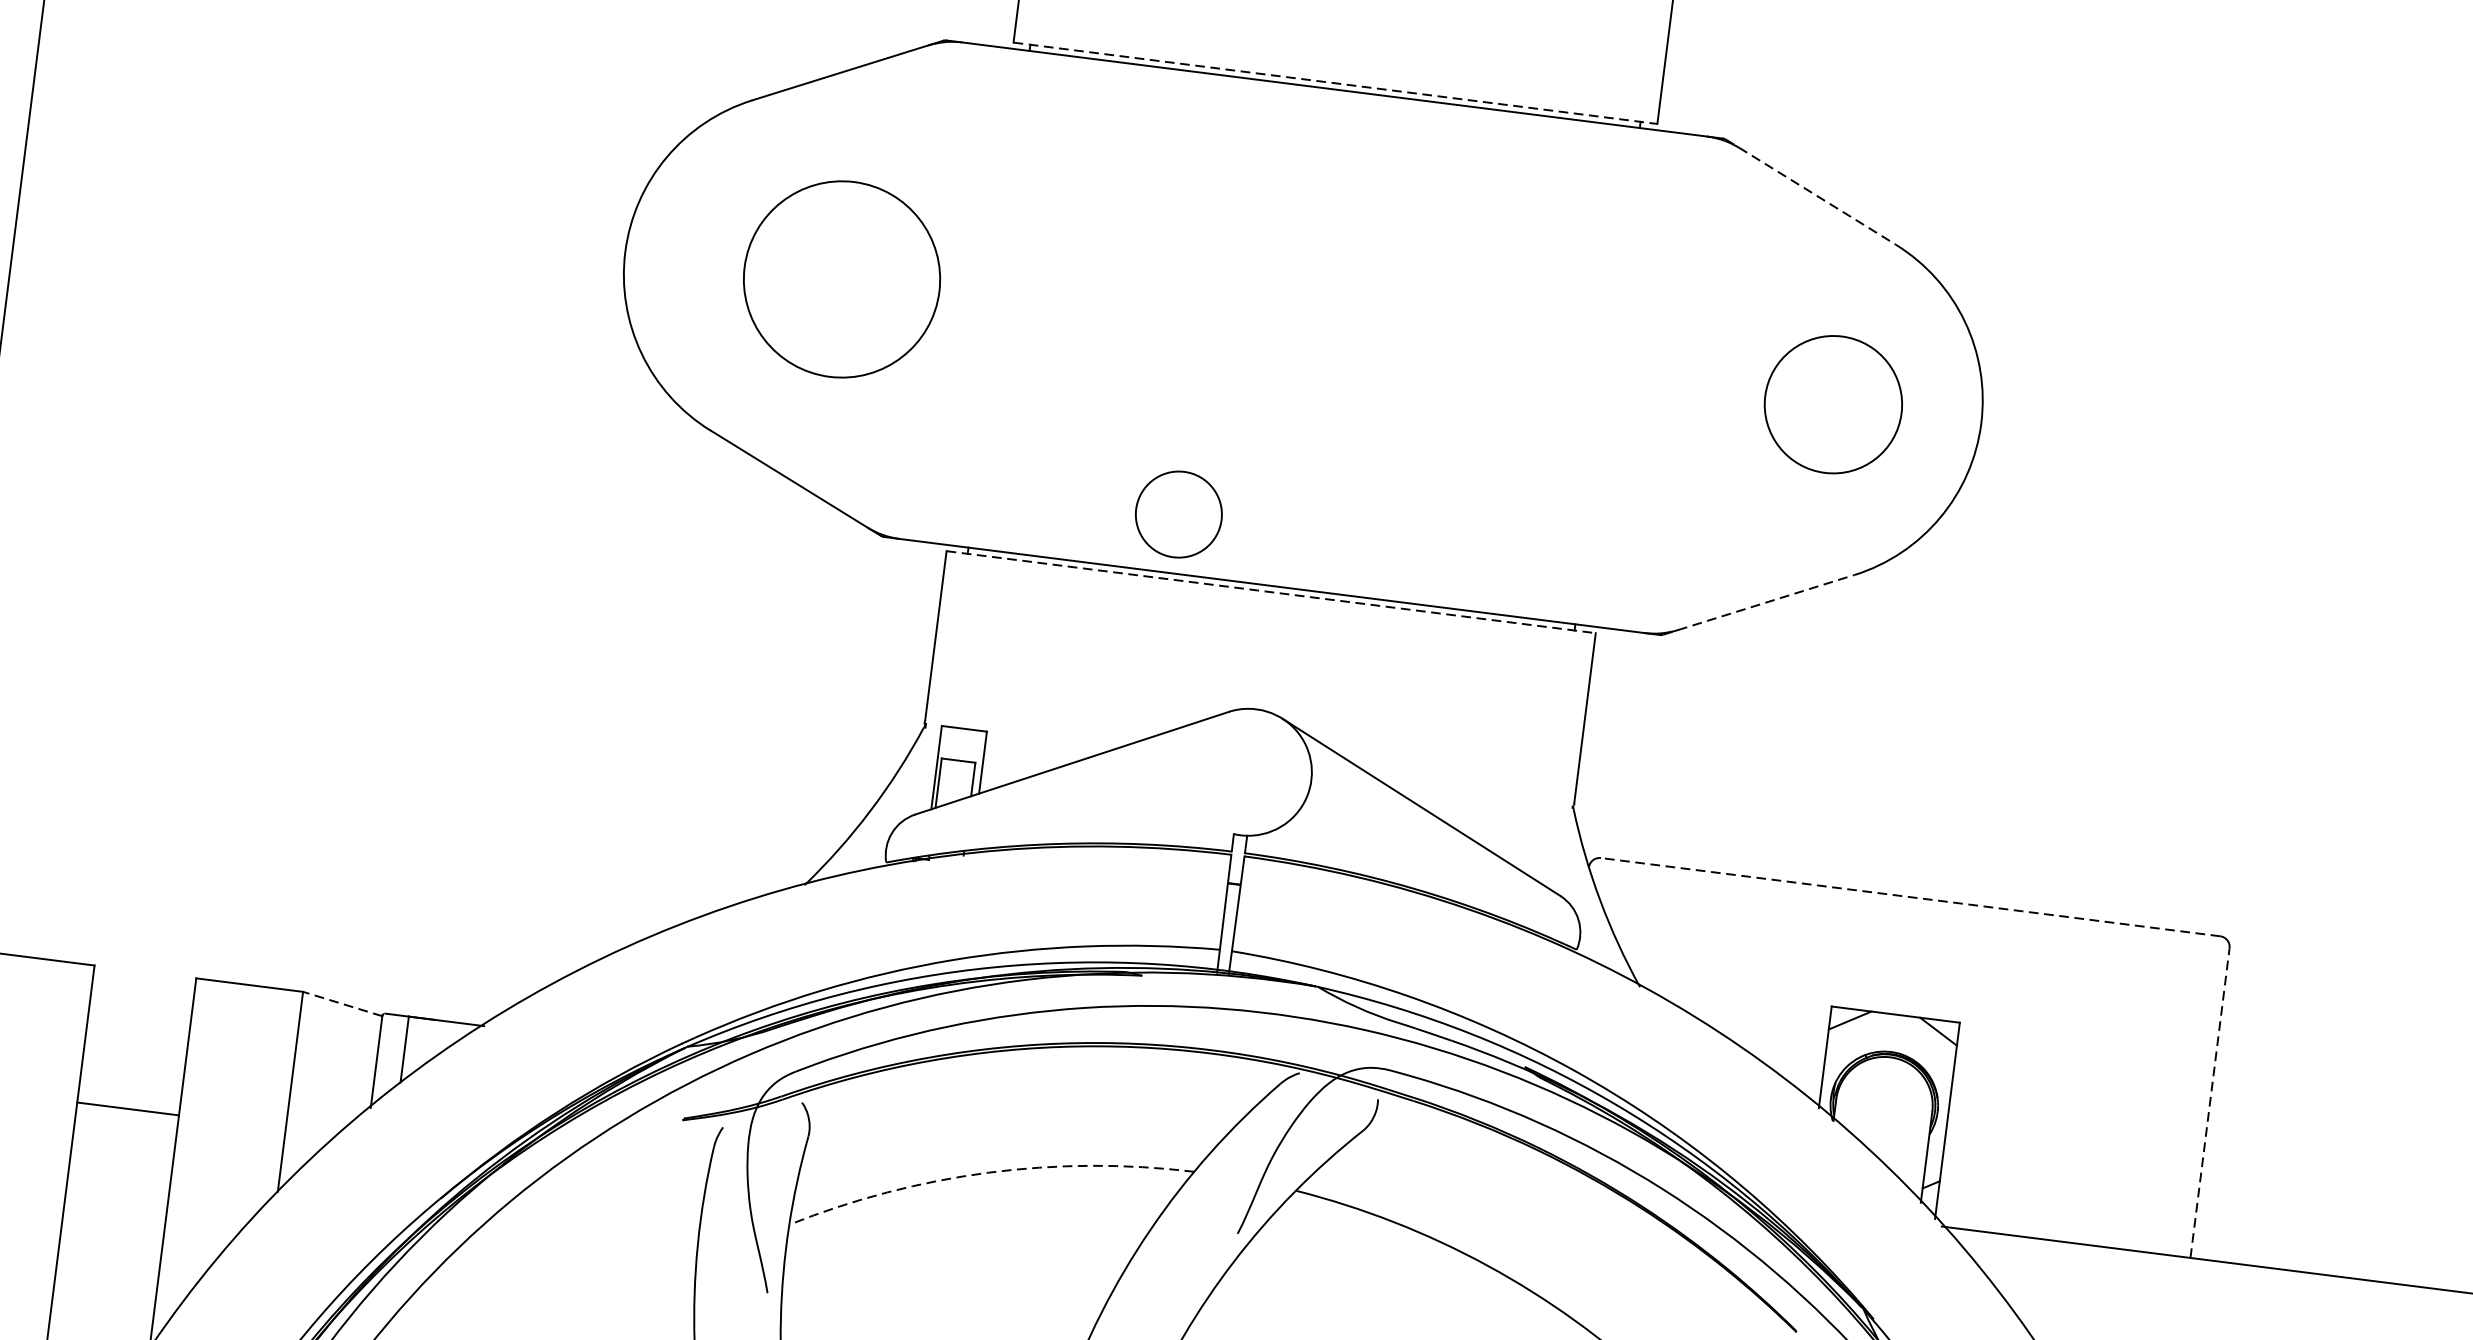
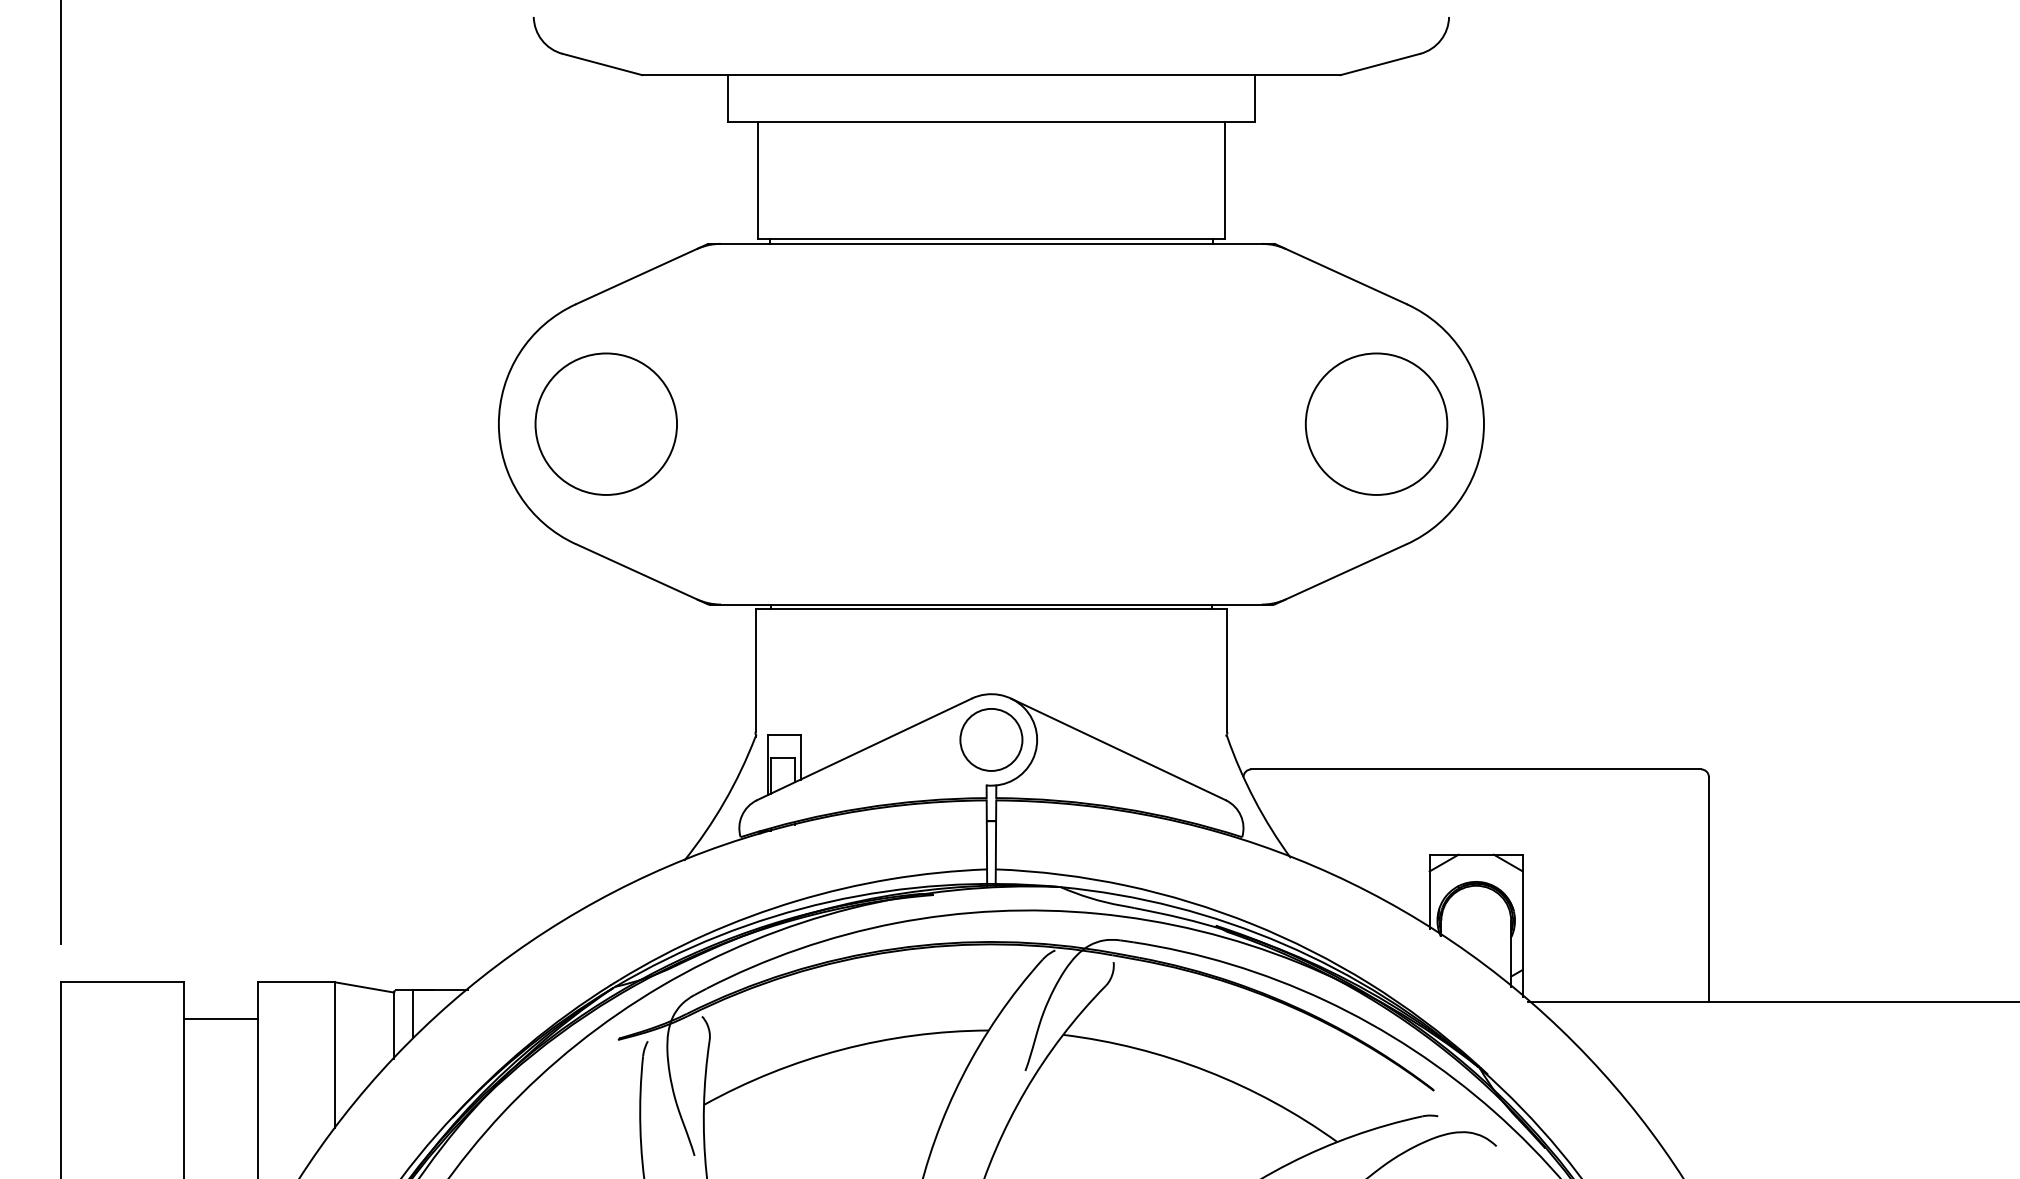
line: (1335, 83) -> (991, 239), dashed -> solid
line: (1811, 192) -> (1341, 274), dashed -> solid
circle: (841, 278) -> (605, 423), moved
circle: (1833, 403) -> (1376, 423), size x1.43
circle: (1179, 514) -> (991, 739), moved
line: (1271, 592) -> (991, 609), dashed -> solid
line: (1759, 604) -> (1341, 573), dashed -> solid
line: (1910, 897) -> (1476, 769), dashed -> solid
line: (342, 1004) -> (364, 987), dashed -> solid
line: (2209, 1102) -> (1708, 889), dashed -> solid
line: (127, 1108) -> (220, 1018), moved
arc: (988, 1172) -> (841, 1049), dashed -> solid

